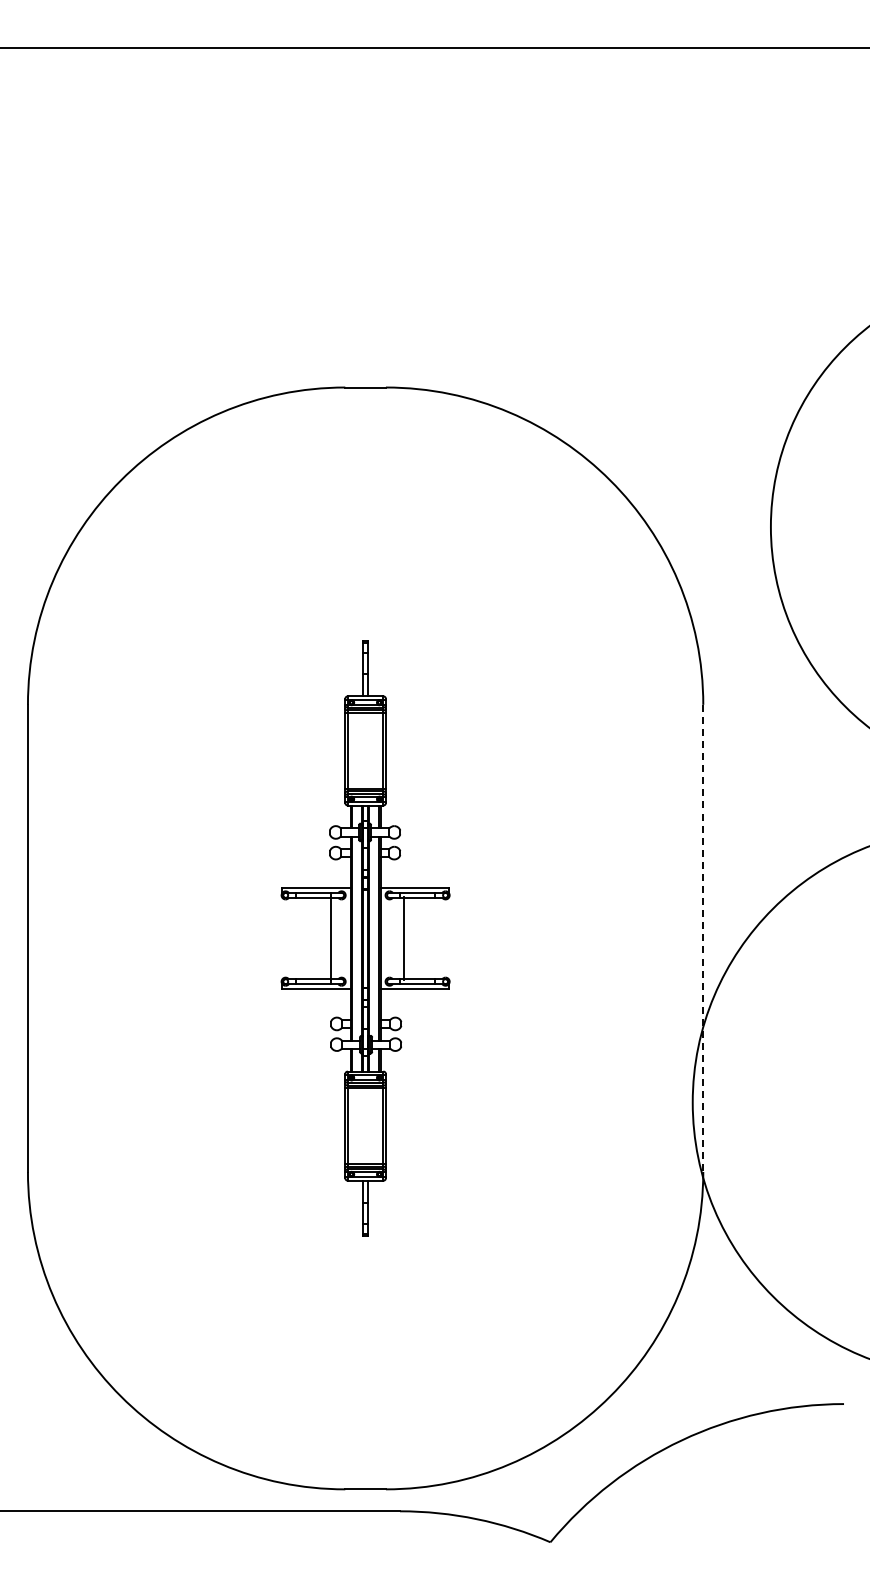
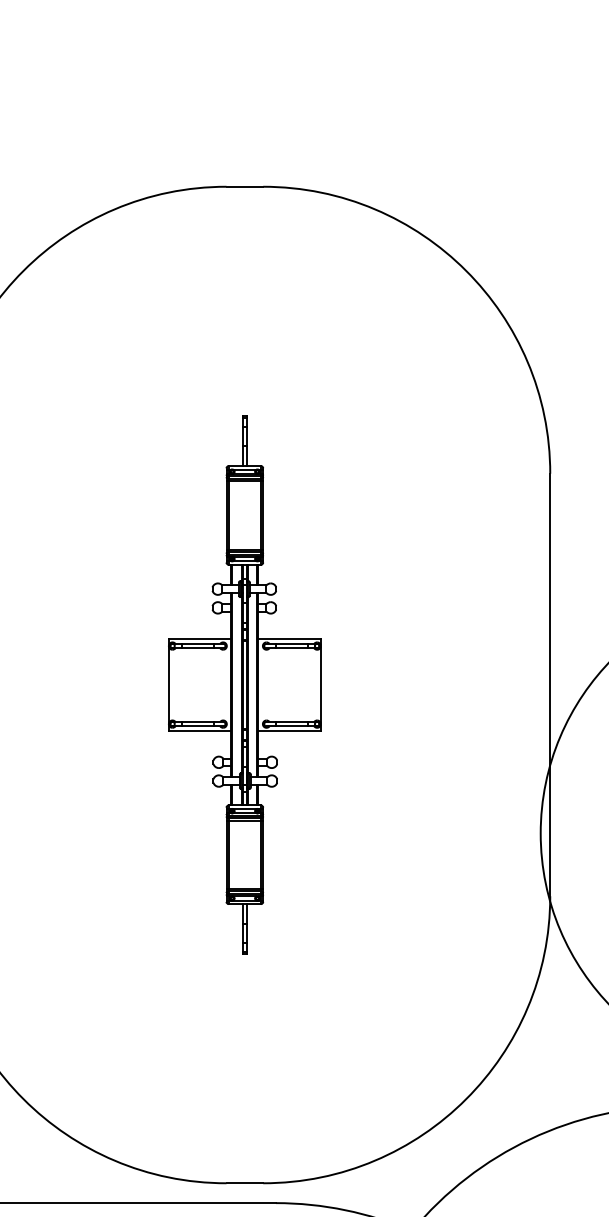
line: (330, 938) -> (168, 685), moved
line: (404, 938) -> (320, 685), moved
line: (703, 938) -> (550, 685), dashed -> solid

